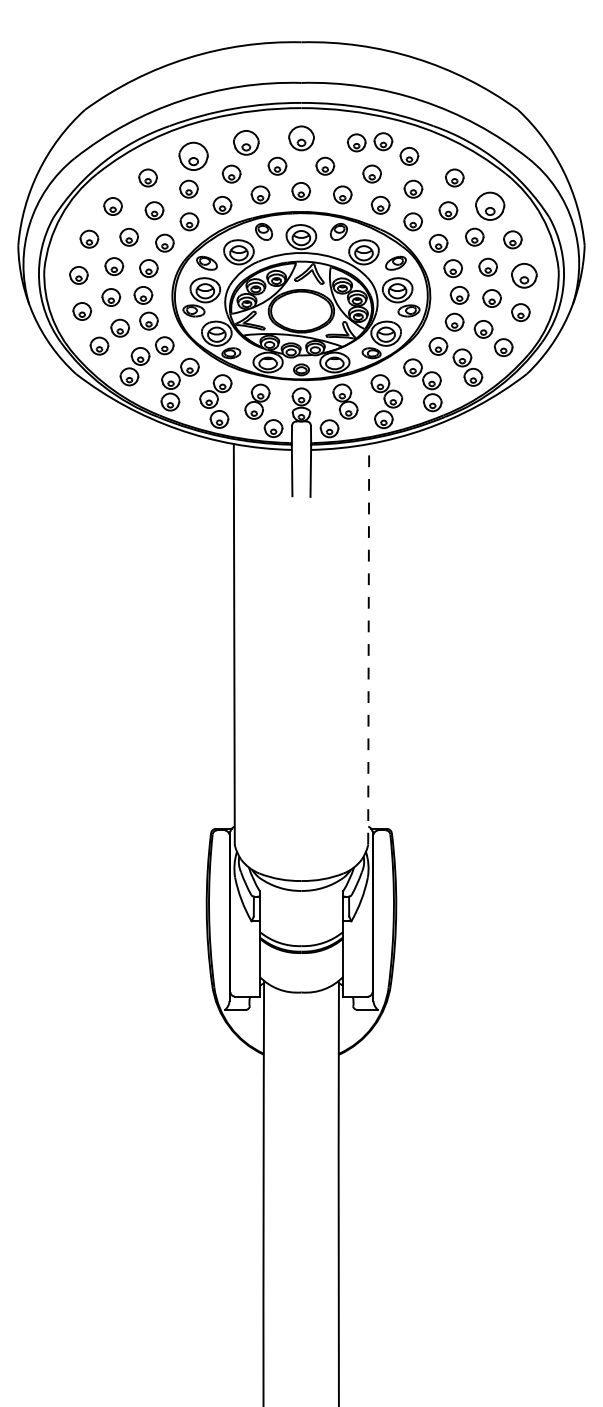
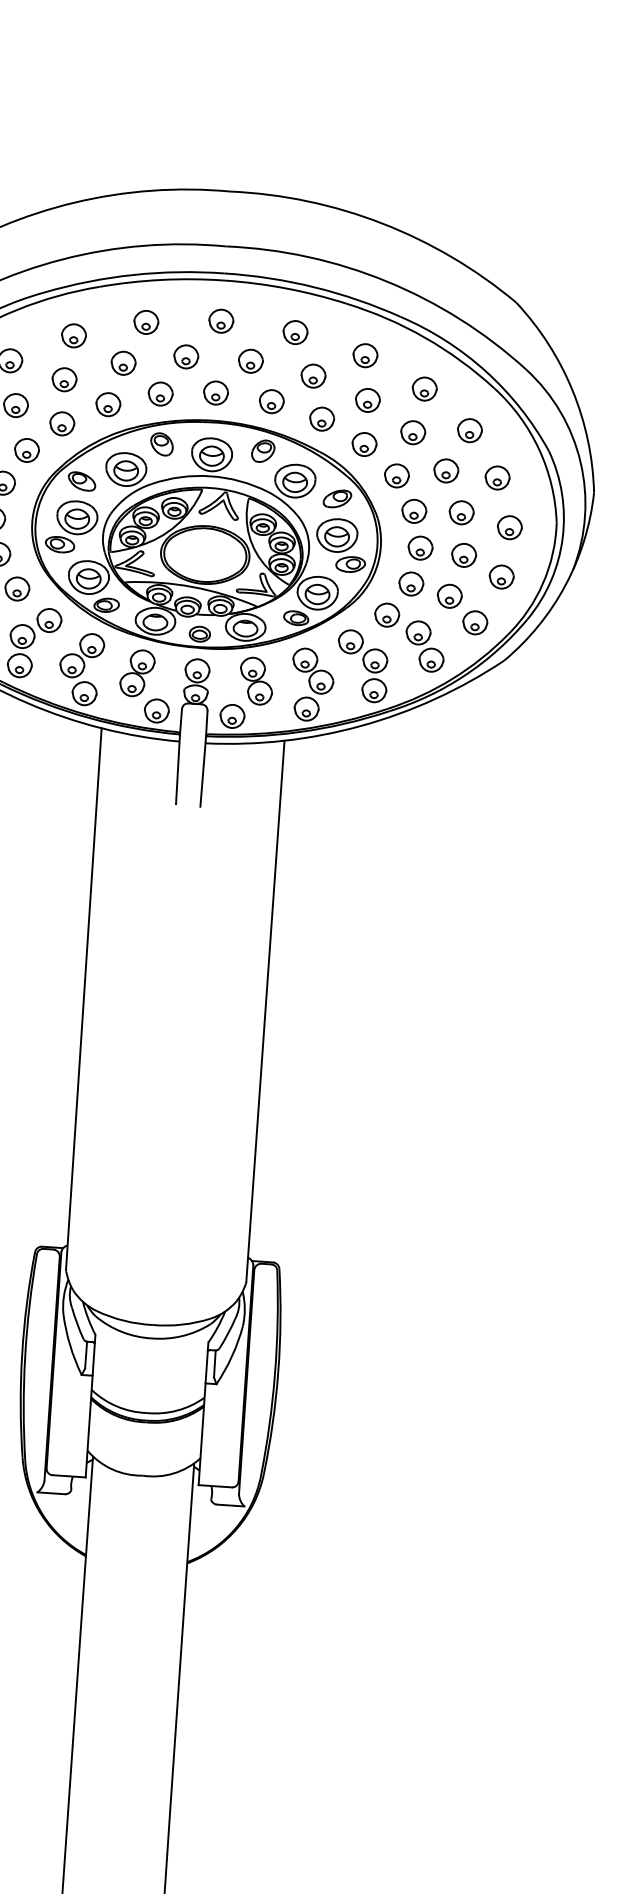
part: (301, 137) -> (221, 320), size x0.71
part: (383, 141) -> (331, 333), removed
part: (246, 142) -> (146, 321), size x0.71
part: (193, 156) -> (73, 335), size x0.62
part: (489, 206) -> (469, 430), size x0.62
part: (524, 275) -> (510, 527), size x0.71
line: (368, 643) -> (265, 1010), dashed -> solid

